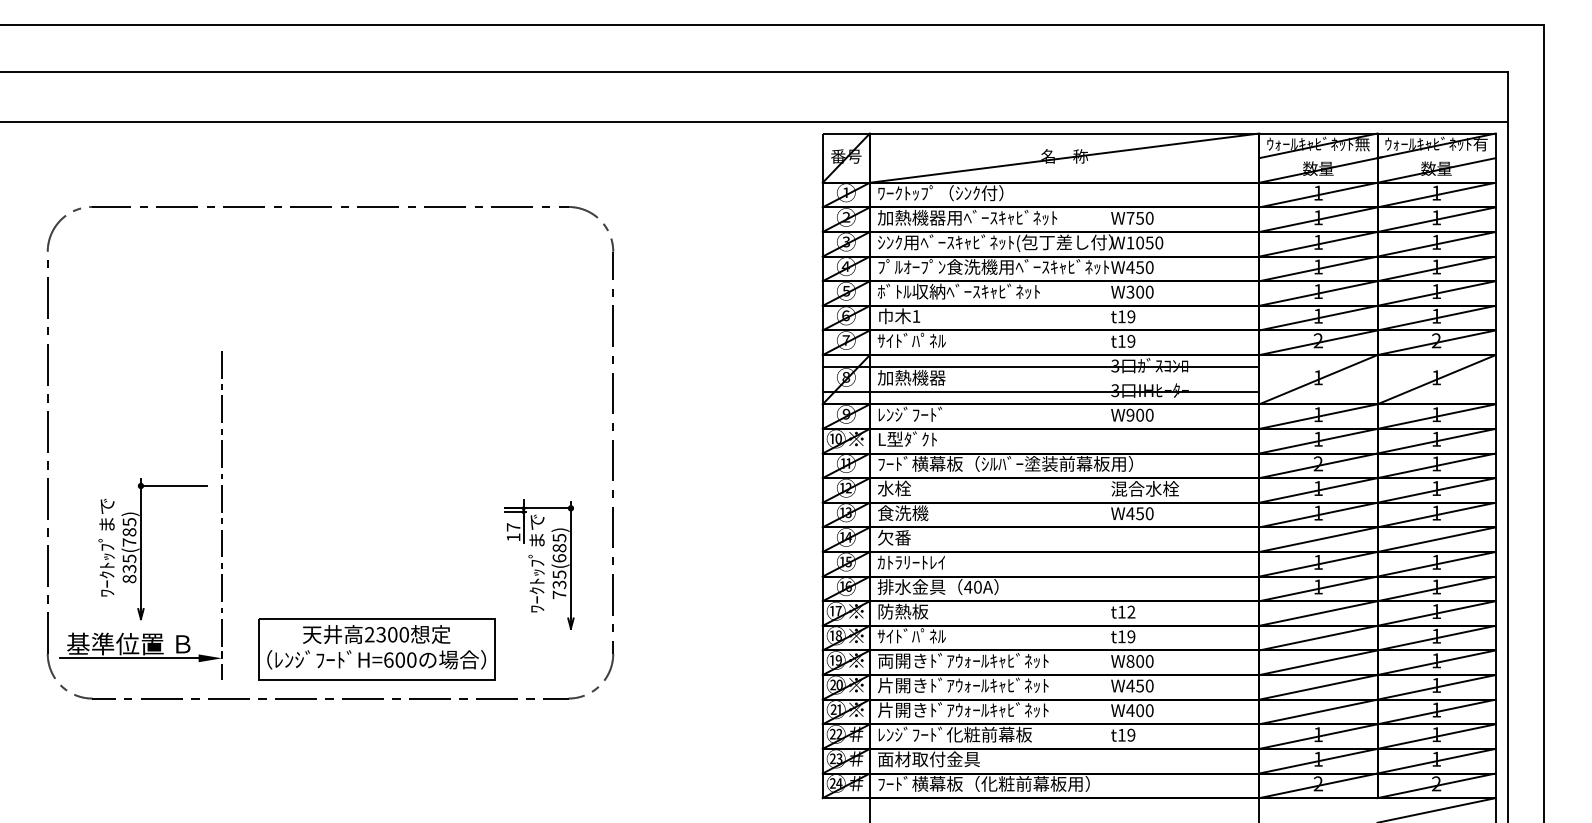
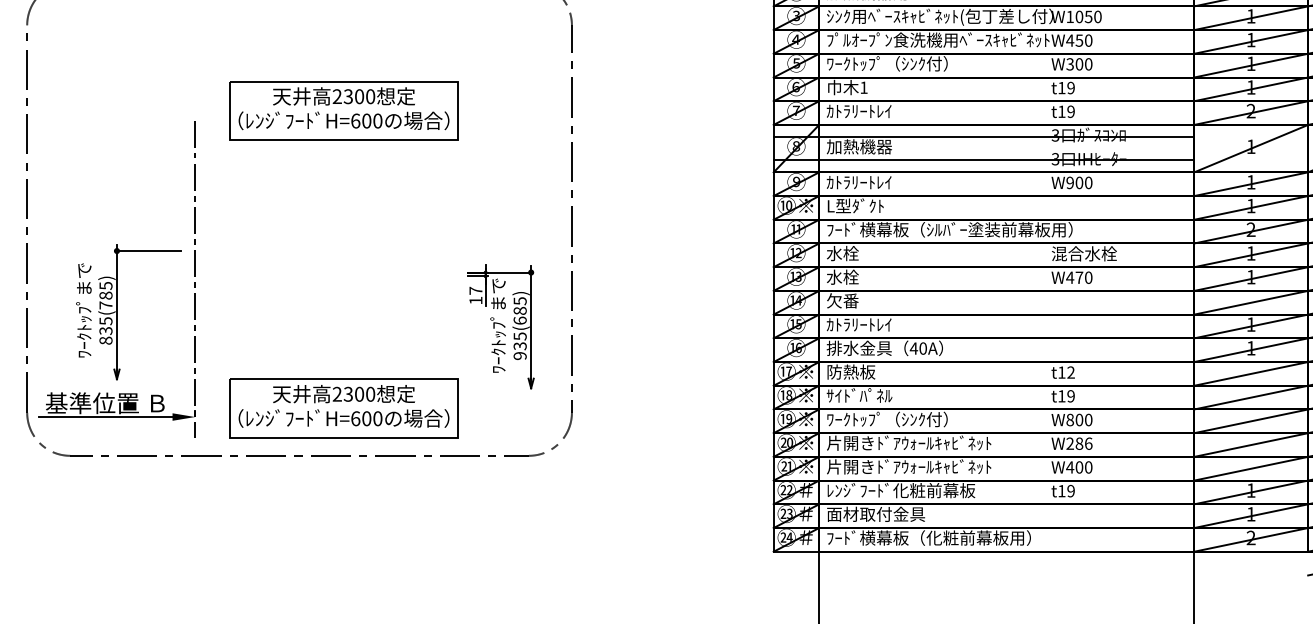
text: (958, 291) -> (904, 63), ﾎﾞﾄﾙ収納ﾍﾞｰｽｷｬﾋﾞﾈｯﾄ -> ﾜｰｸﾄｯﾌﾟ（ｼﾝｸ付）
part: (376, 340) -> (343, 110), added
text: (911, 340) -> (859, 110), ｻｲﾄﾞﾊﾟﾈﾙ -> ｶﾄﾗﾘｰﾄﾚｲ
text: (910, 413) -> (858, 181), ﾚﾝｼﾞﾌｰﾄﾞ -> ｶﾄﾗﾘｰﾄﾚｲ
text: (903, 513) -> (851, 277), 食洗機 -> 水栓
text: (1139, 513) -> (1078, 277), W450 -> W470
text: (559, 594) -> (520, 355), 735(685) -> 935(685)
text: (963, 660) -> (909, 419), 両開きﾄﾞｱｳｫｰﾙｷｬﾋﾞﾈｯﾄ -> ﾜｰｸﾄｯﾌﾟ（ｼﾝｸ付）
text: (1139, 685) -> (1078, 443), W450 -> W286

